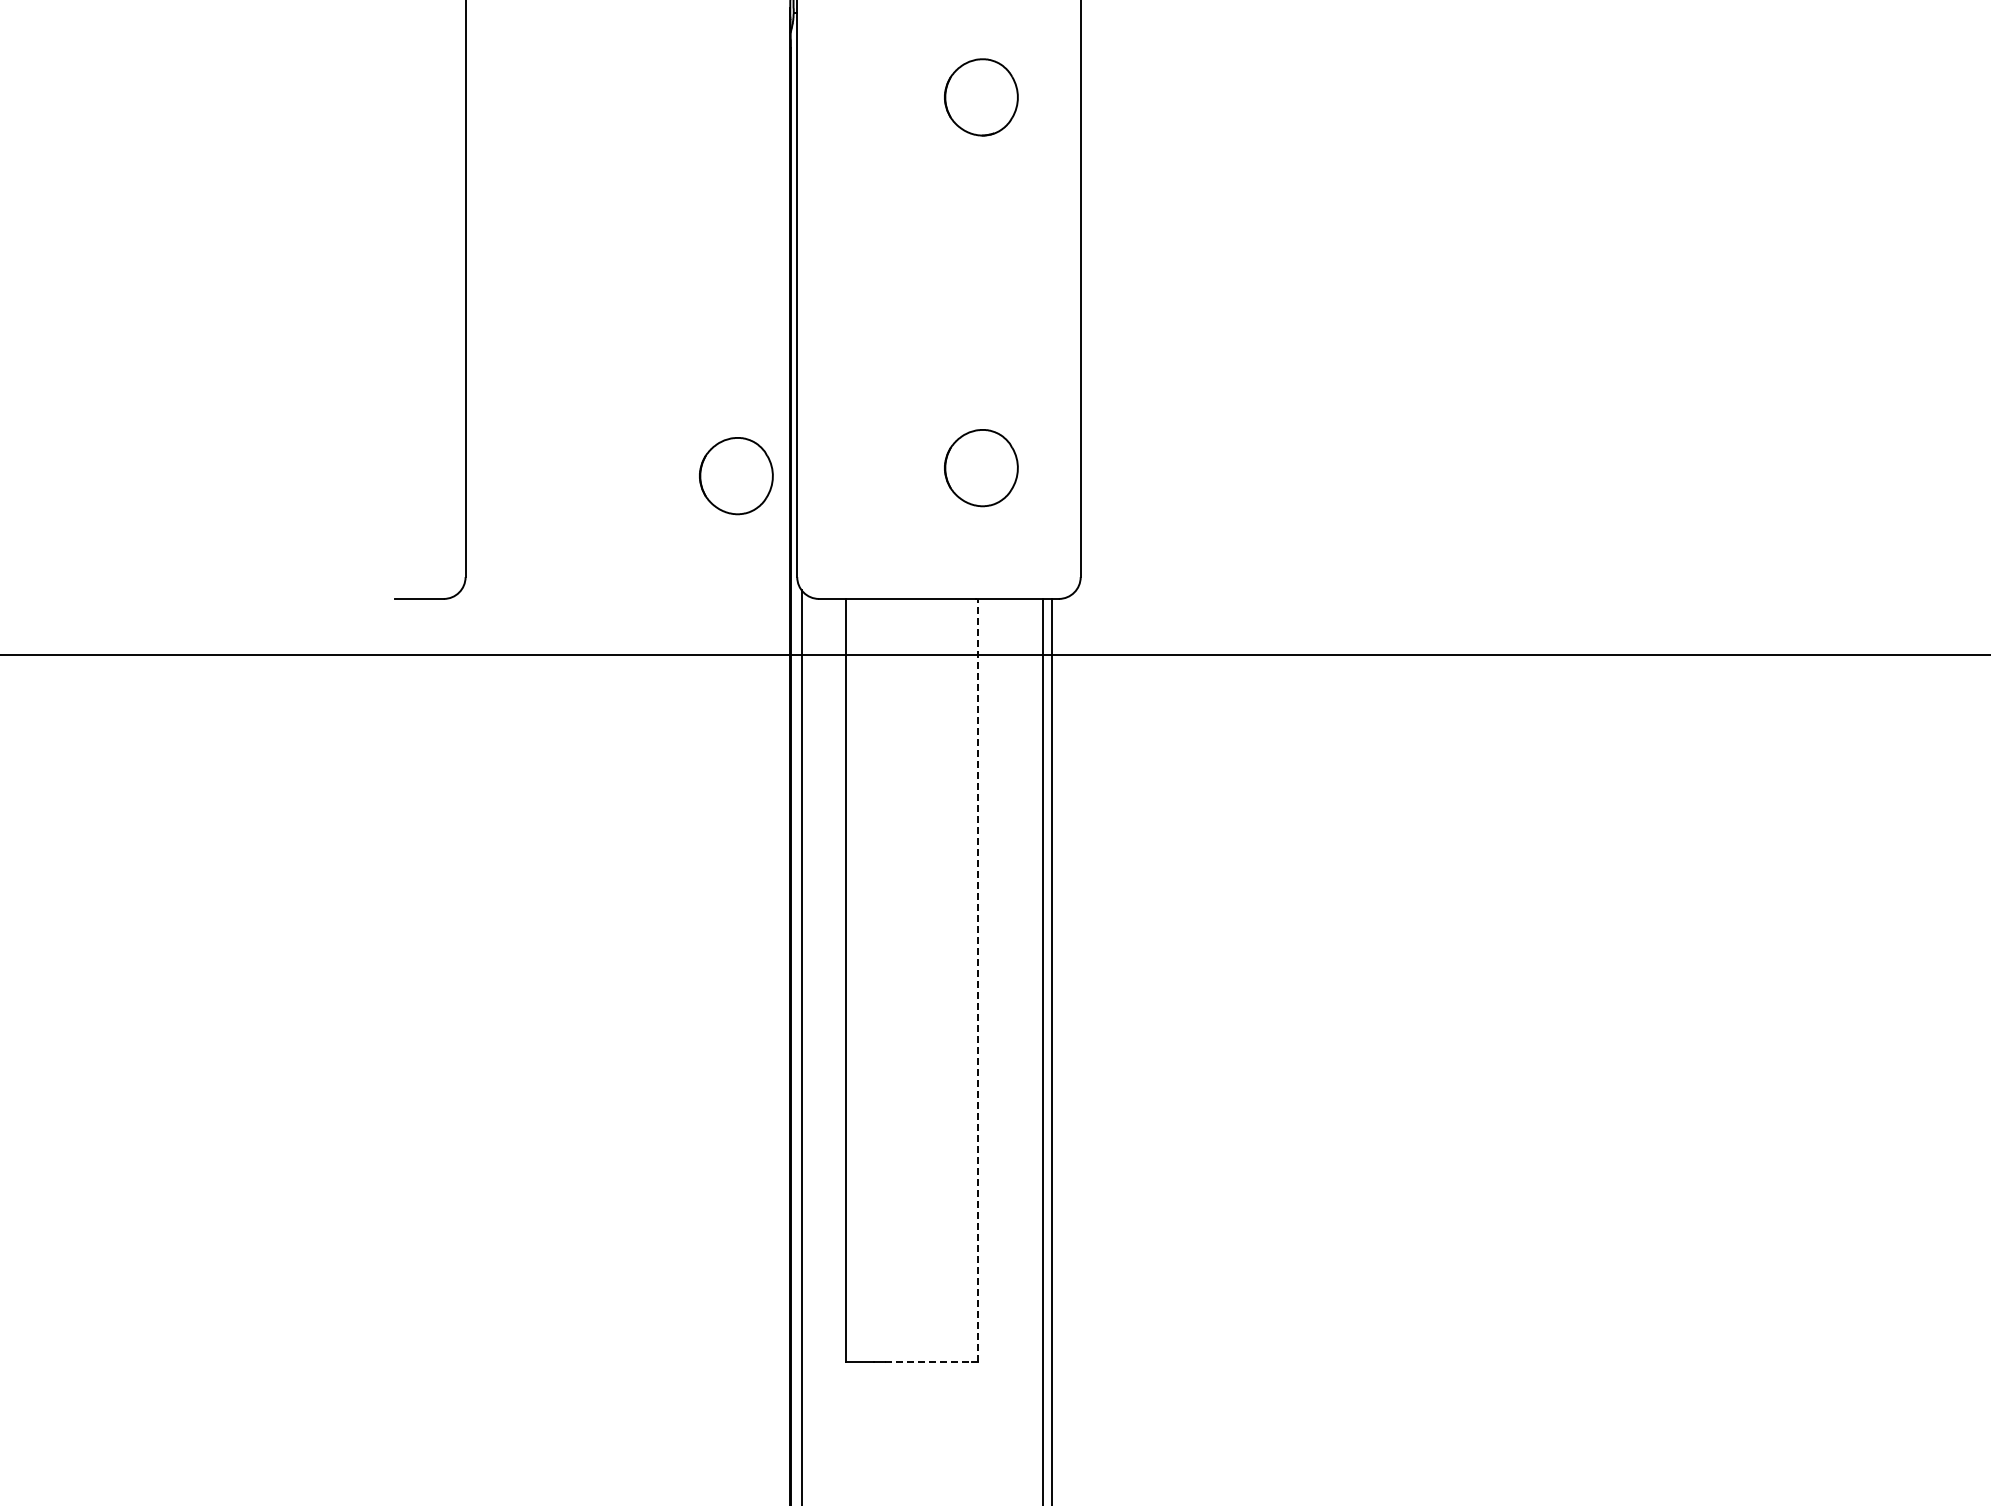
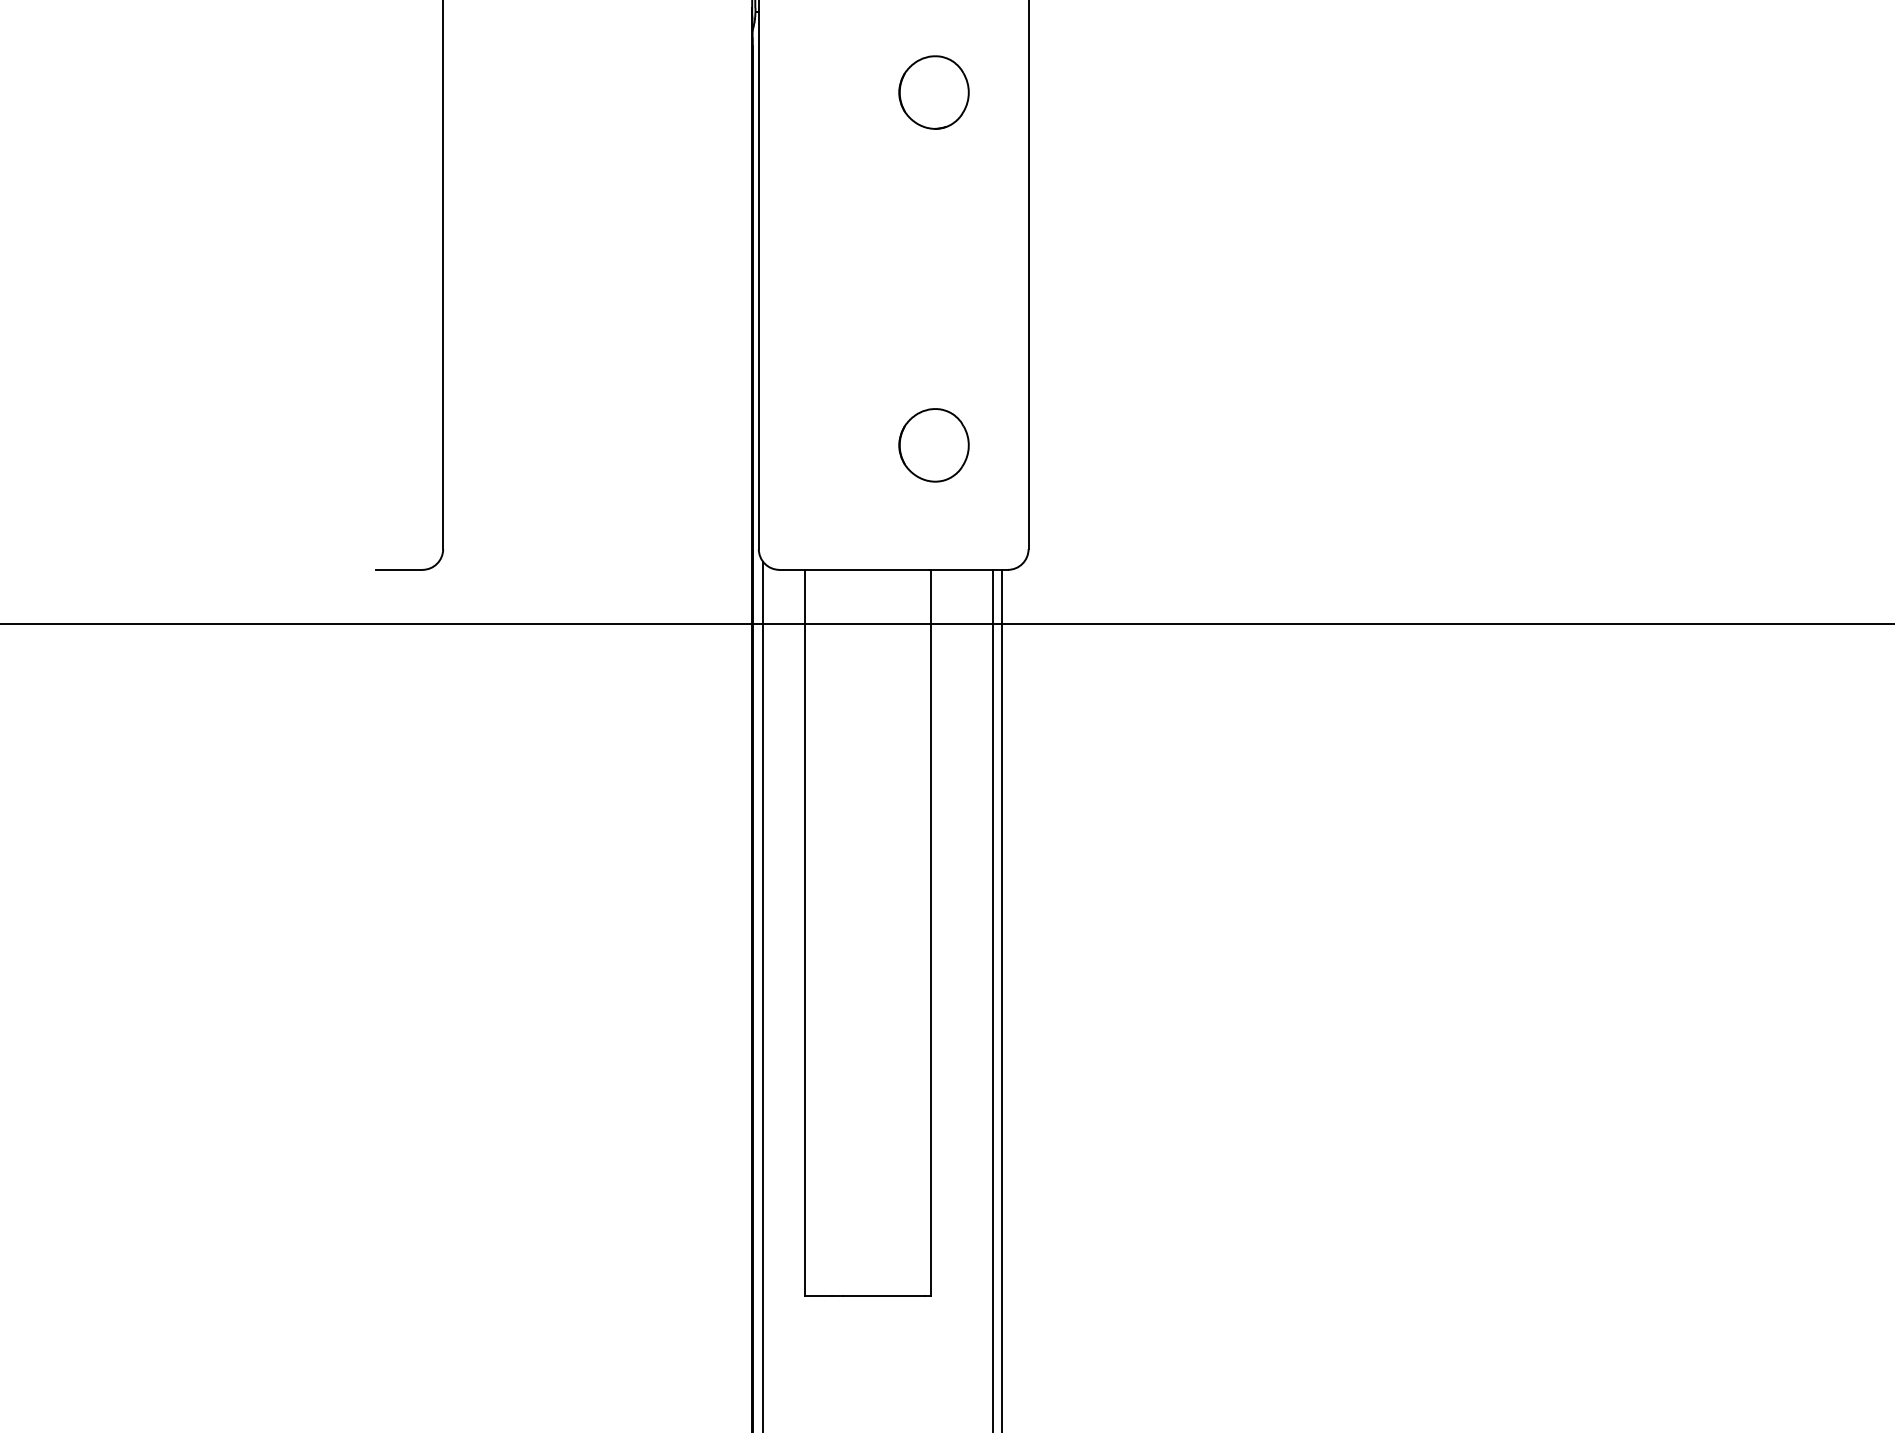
part: (736, 476) -> (701, 453), removed
line: (978, 980) -> (931, 933), dashed -> solid
line: (928, 1362) -> (883, 1296), dashed -> solid

